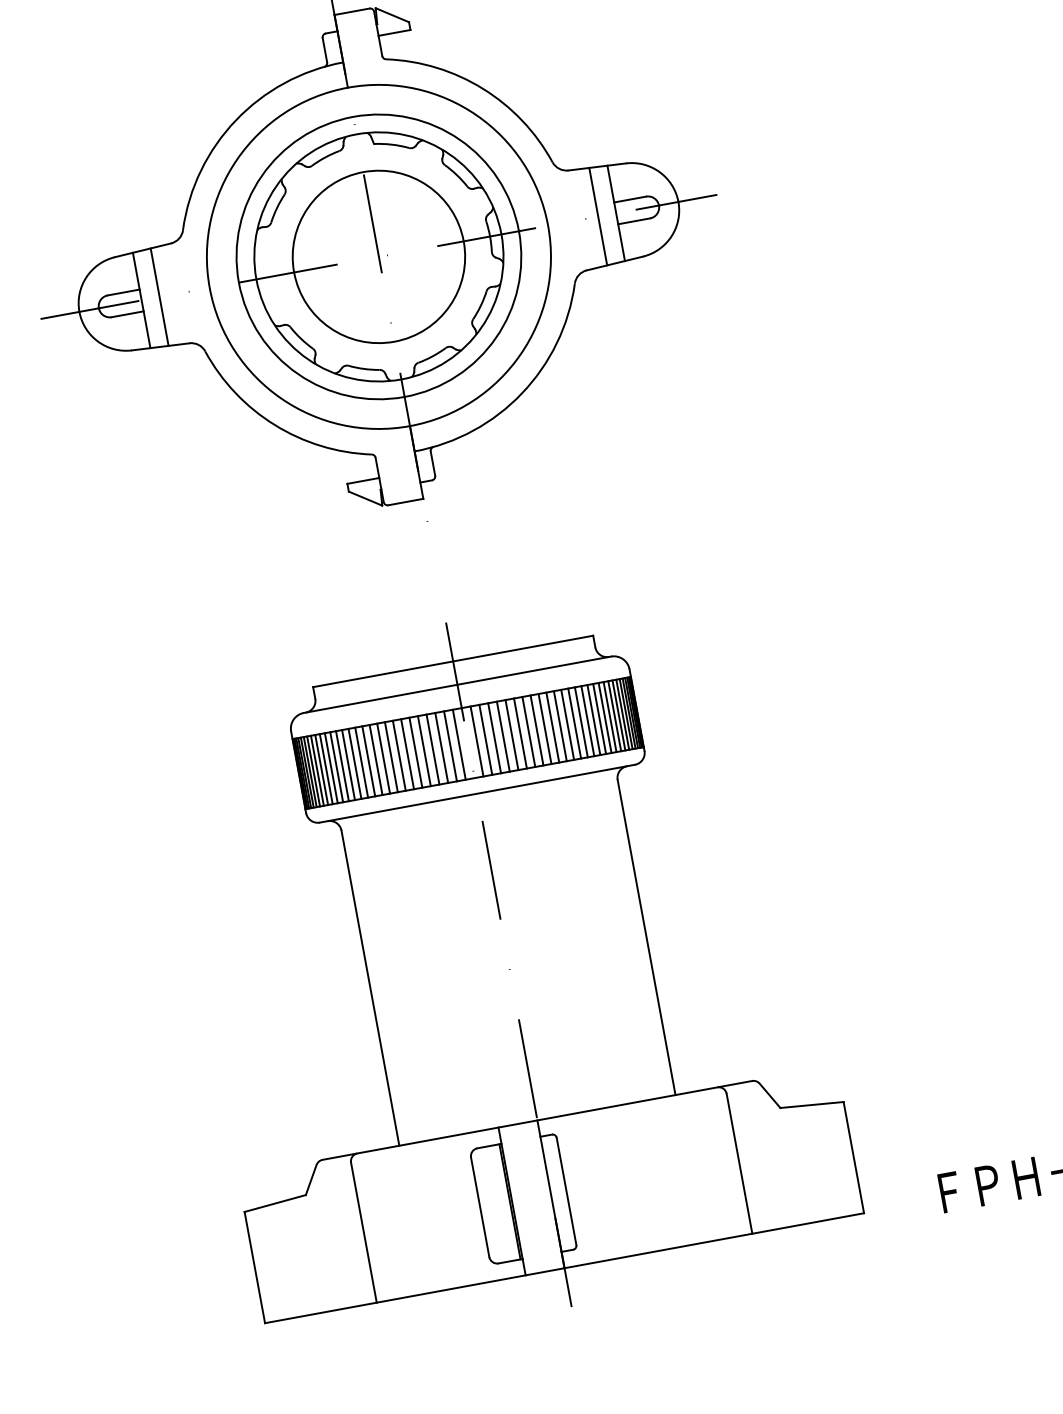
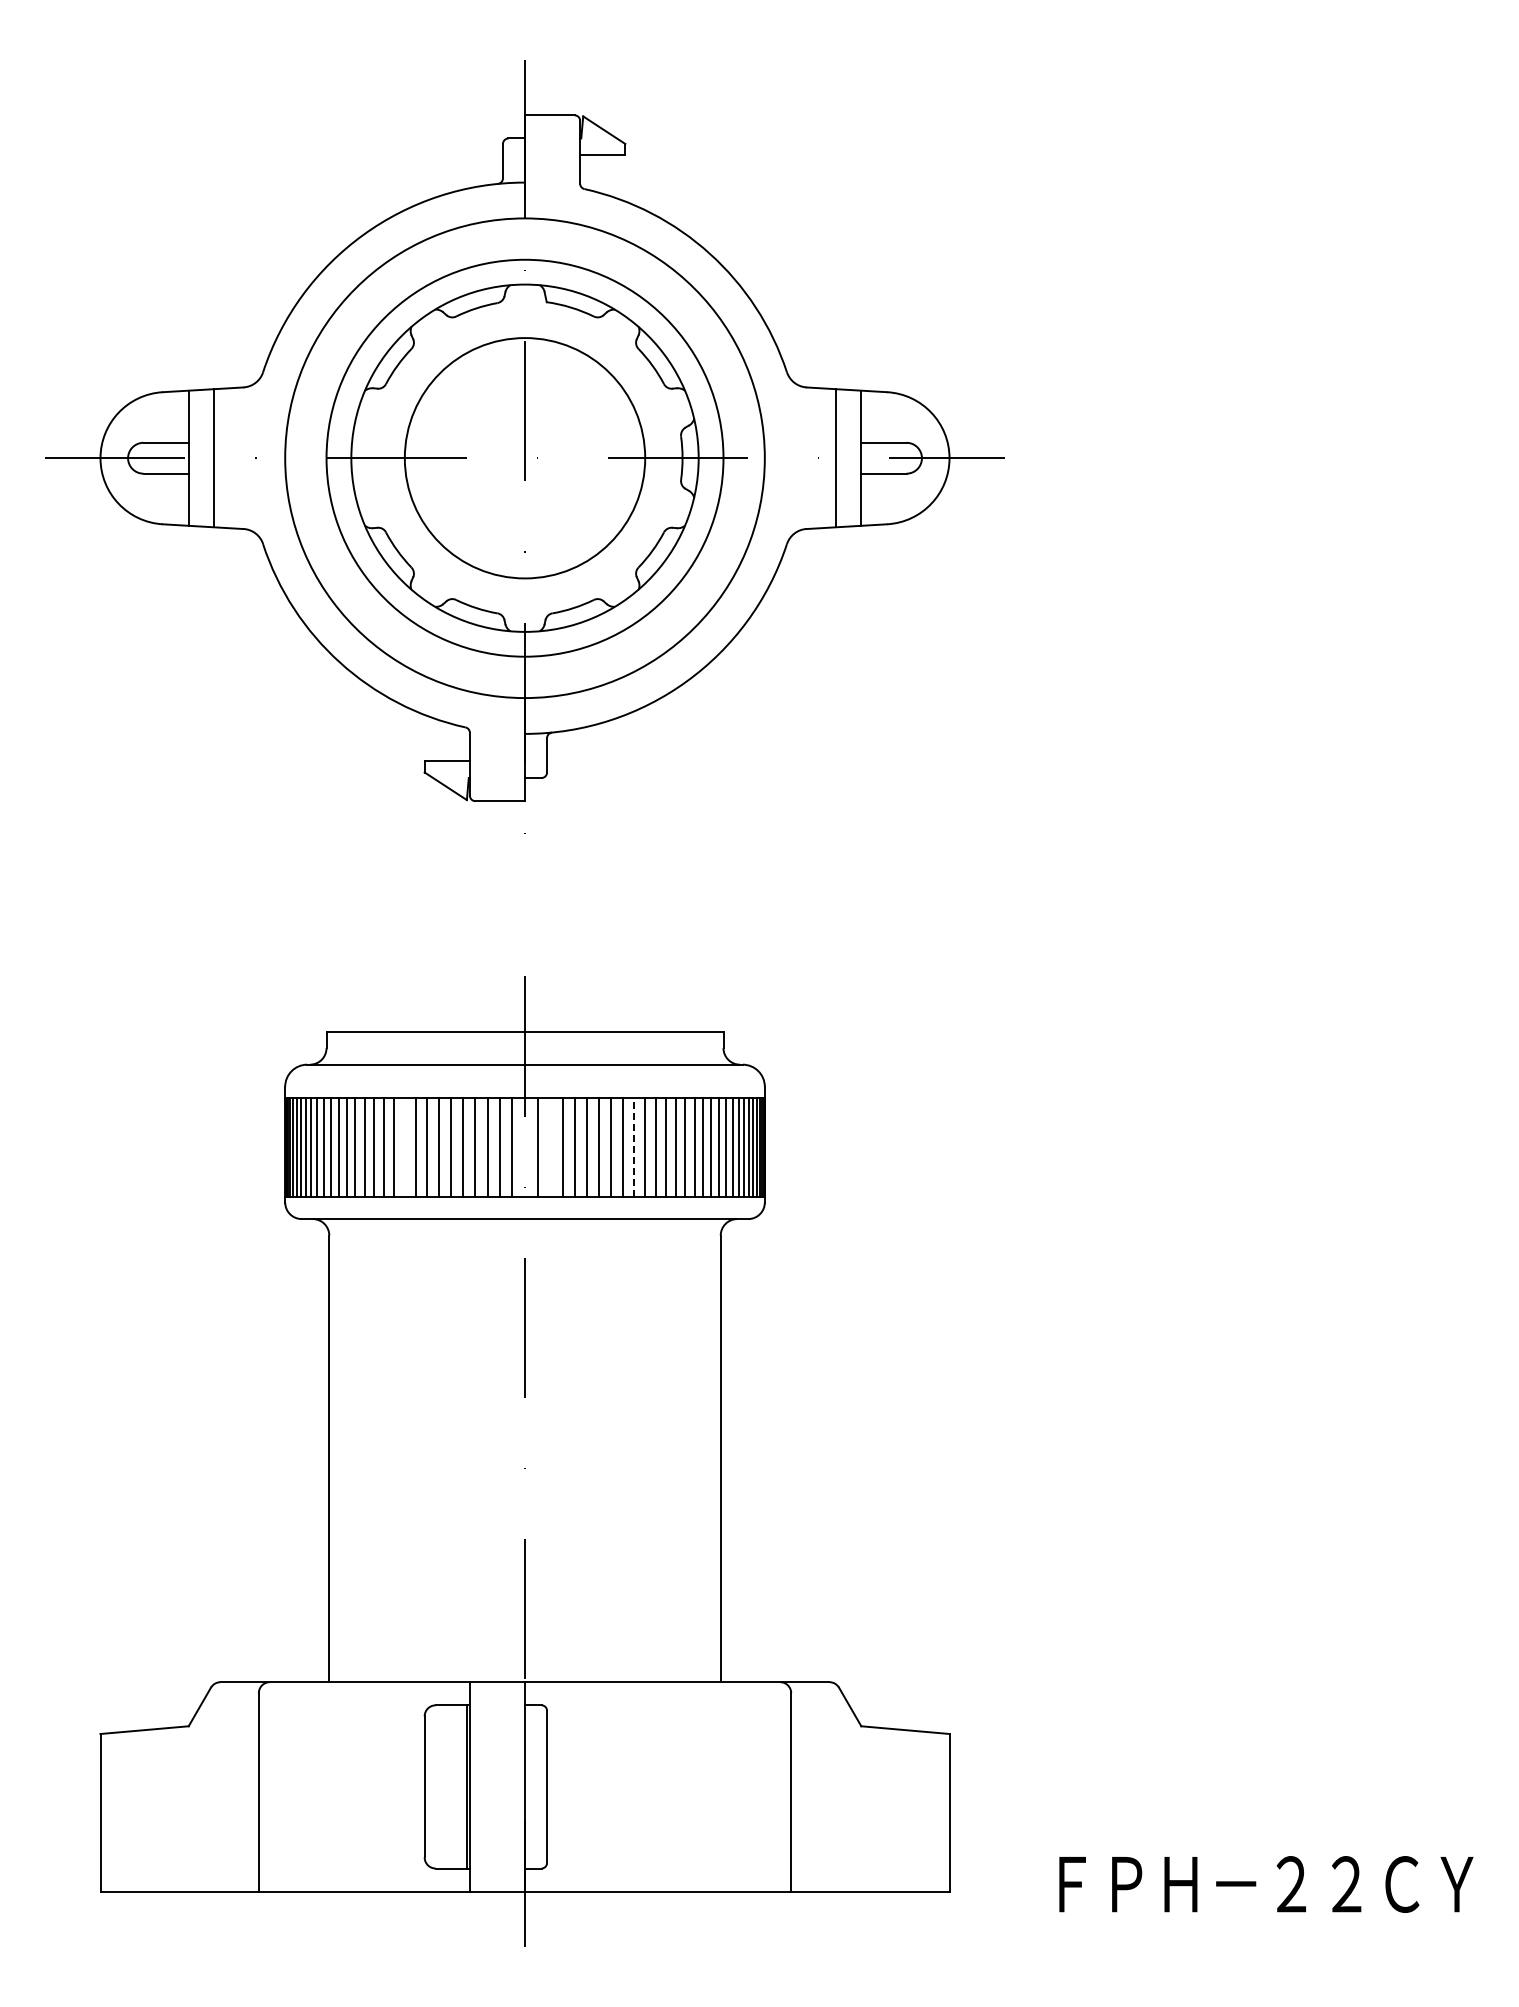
line: (544, 729) -> (633, 1147), solid -> dashed
line: (486, 739) -> (550, 1147), removed
line: (383, 758) -> (405, 1147), removed

